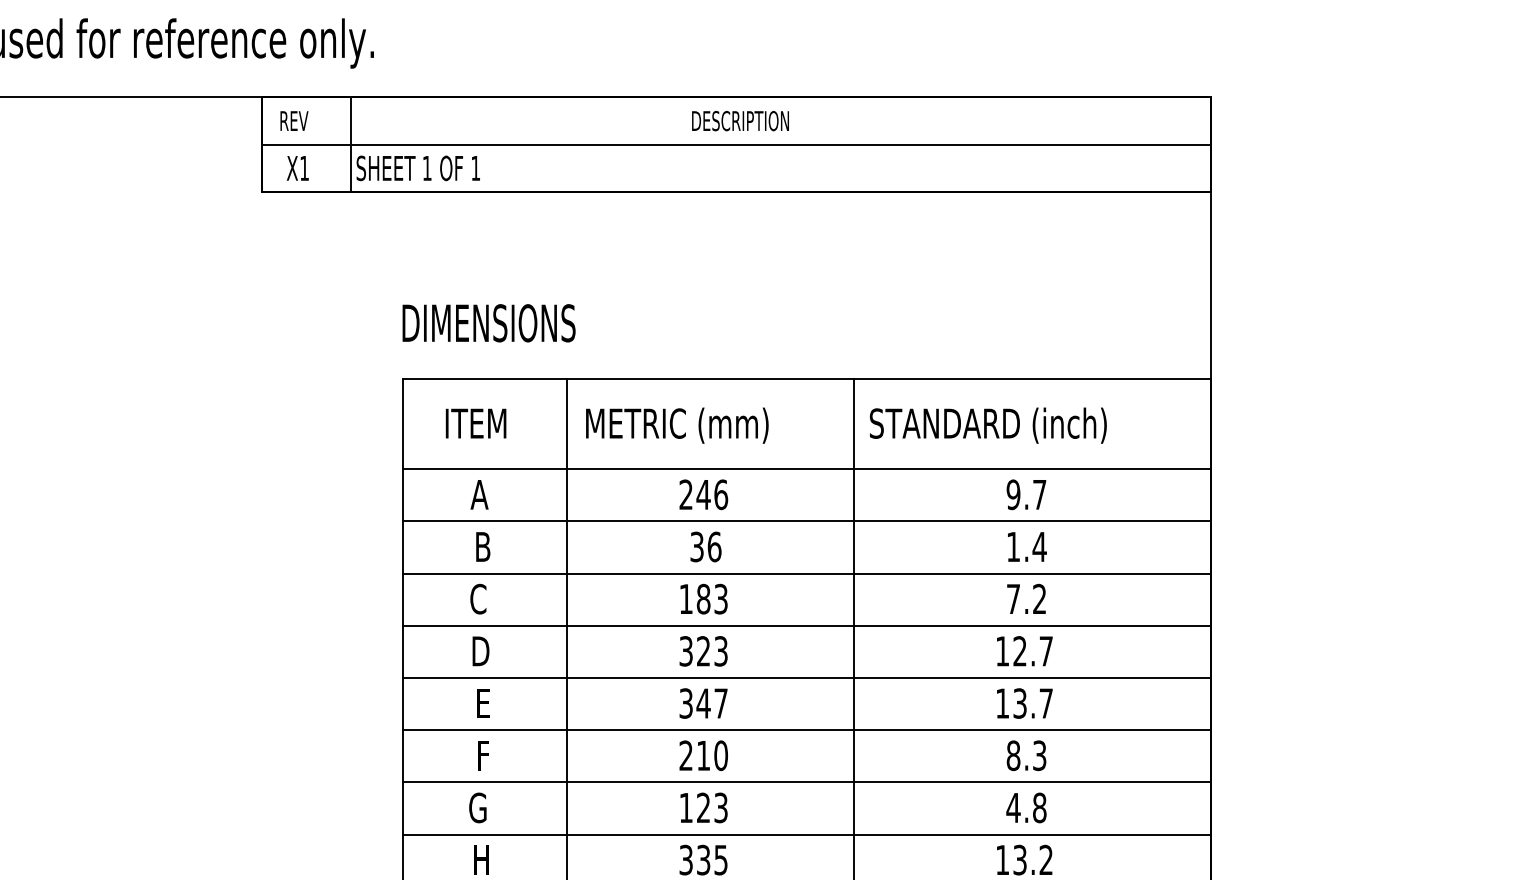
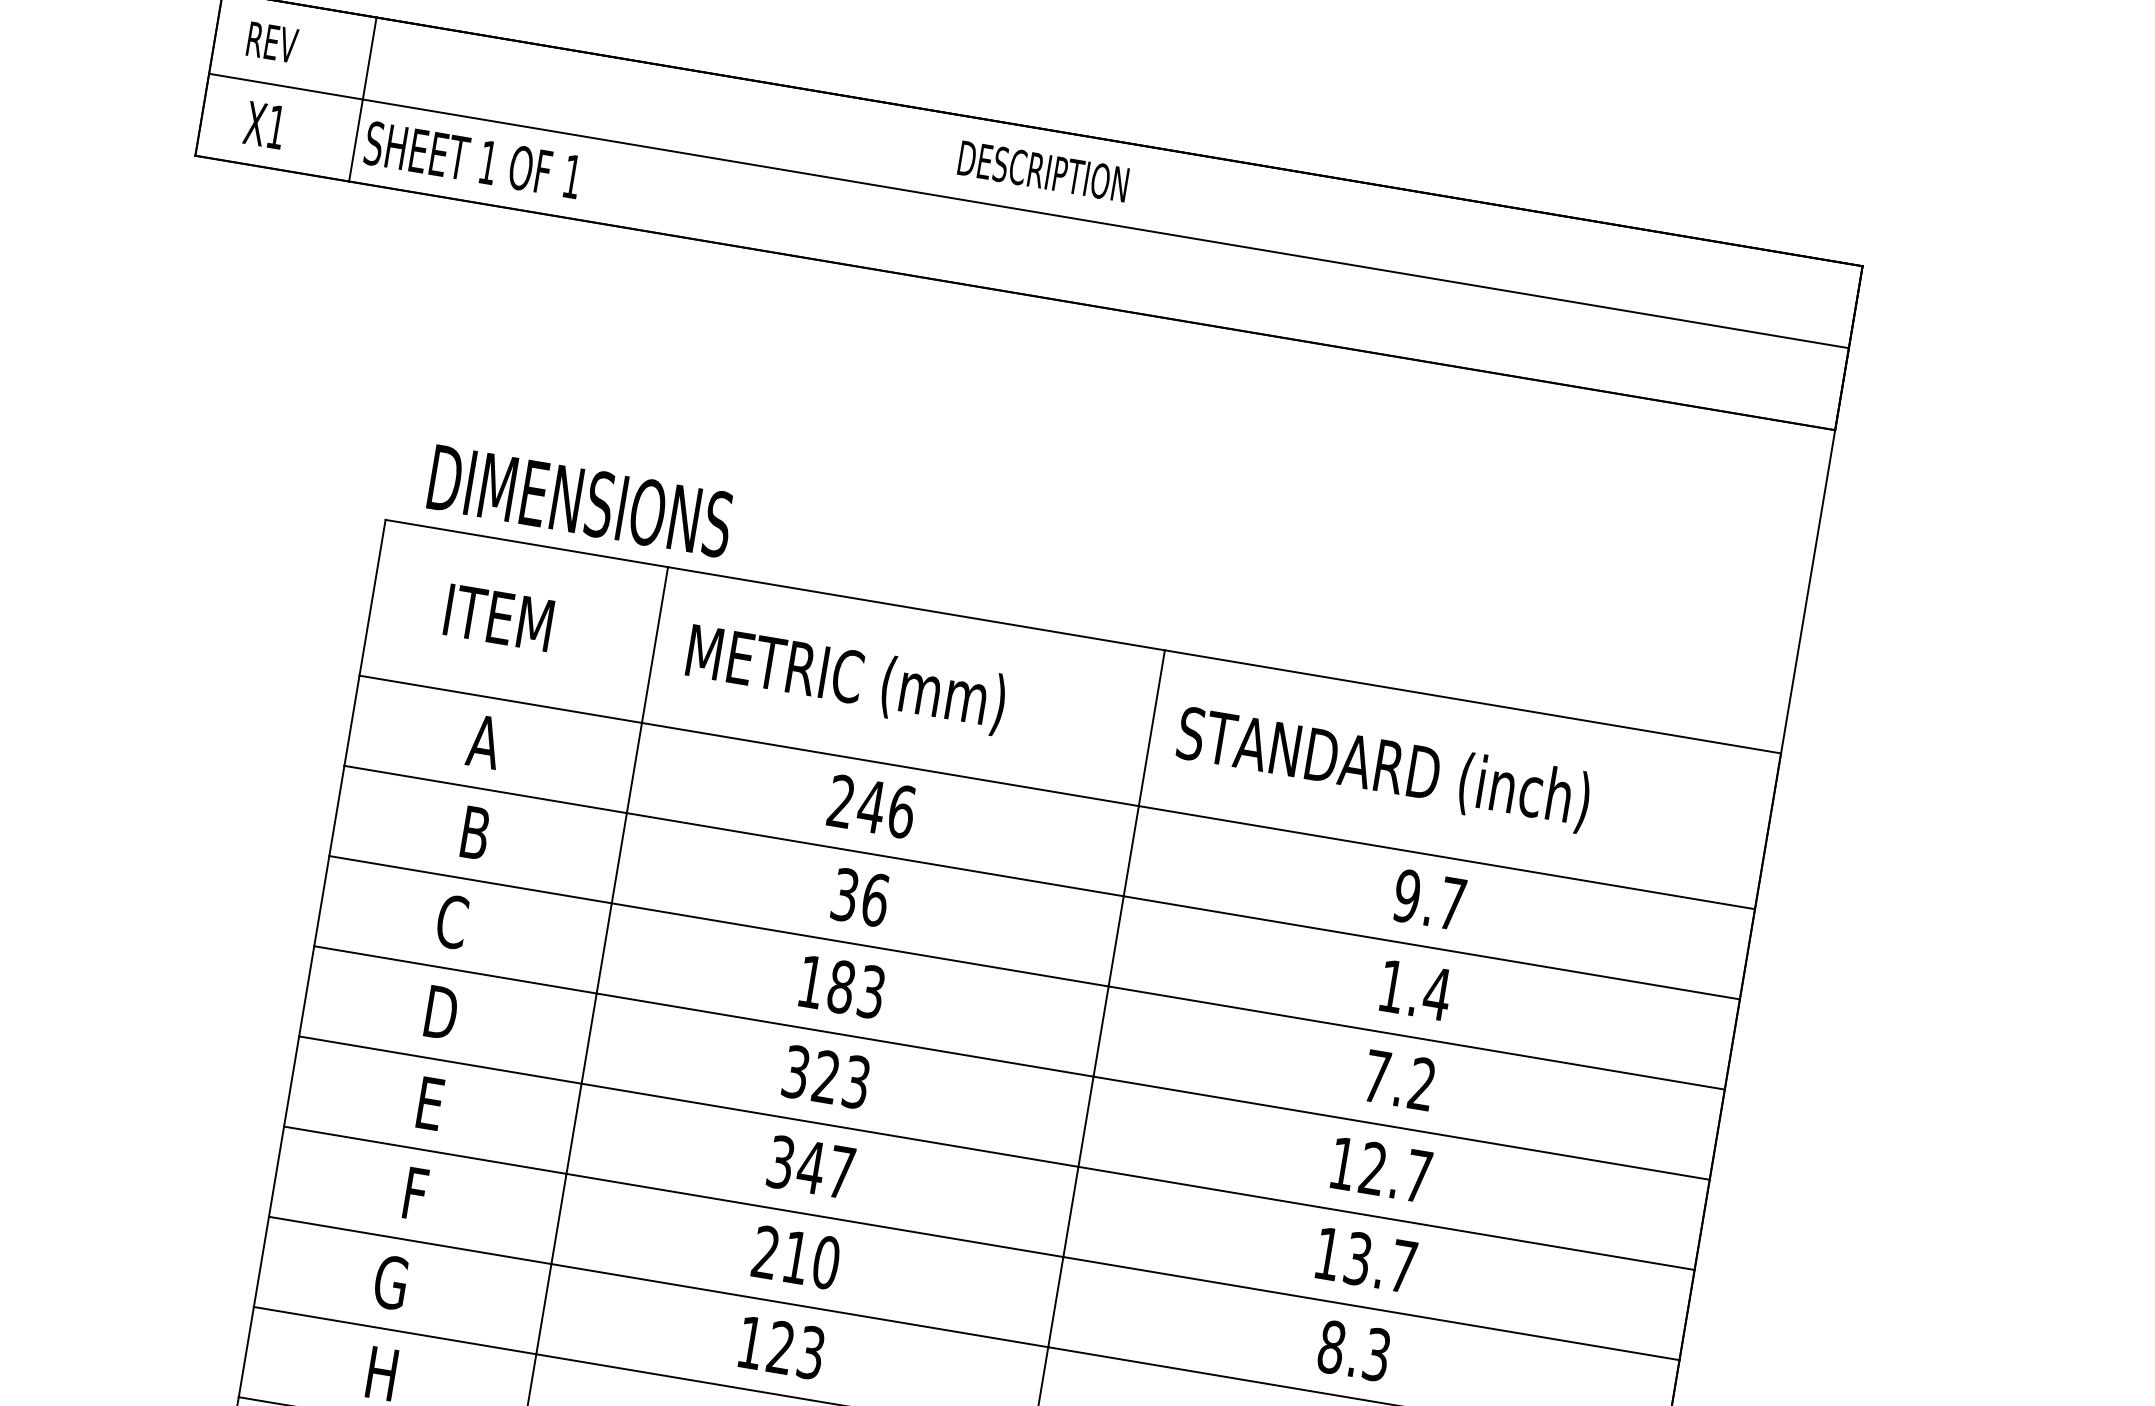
text: (488, 323) -> (579, 501), moved

